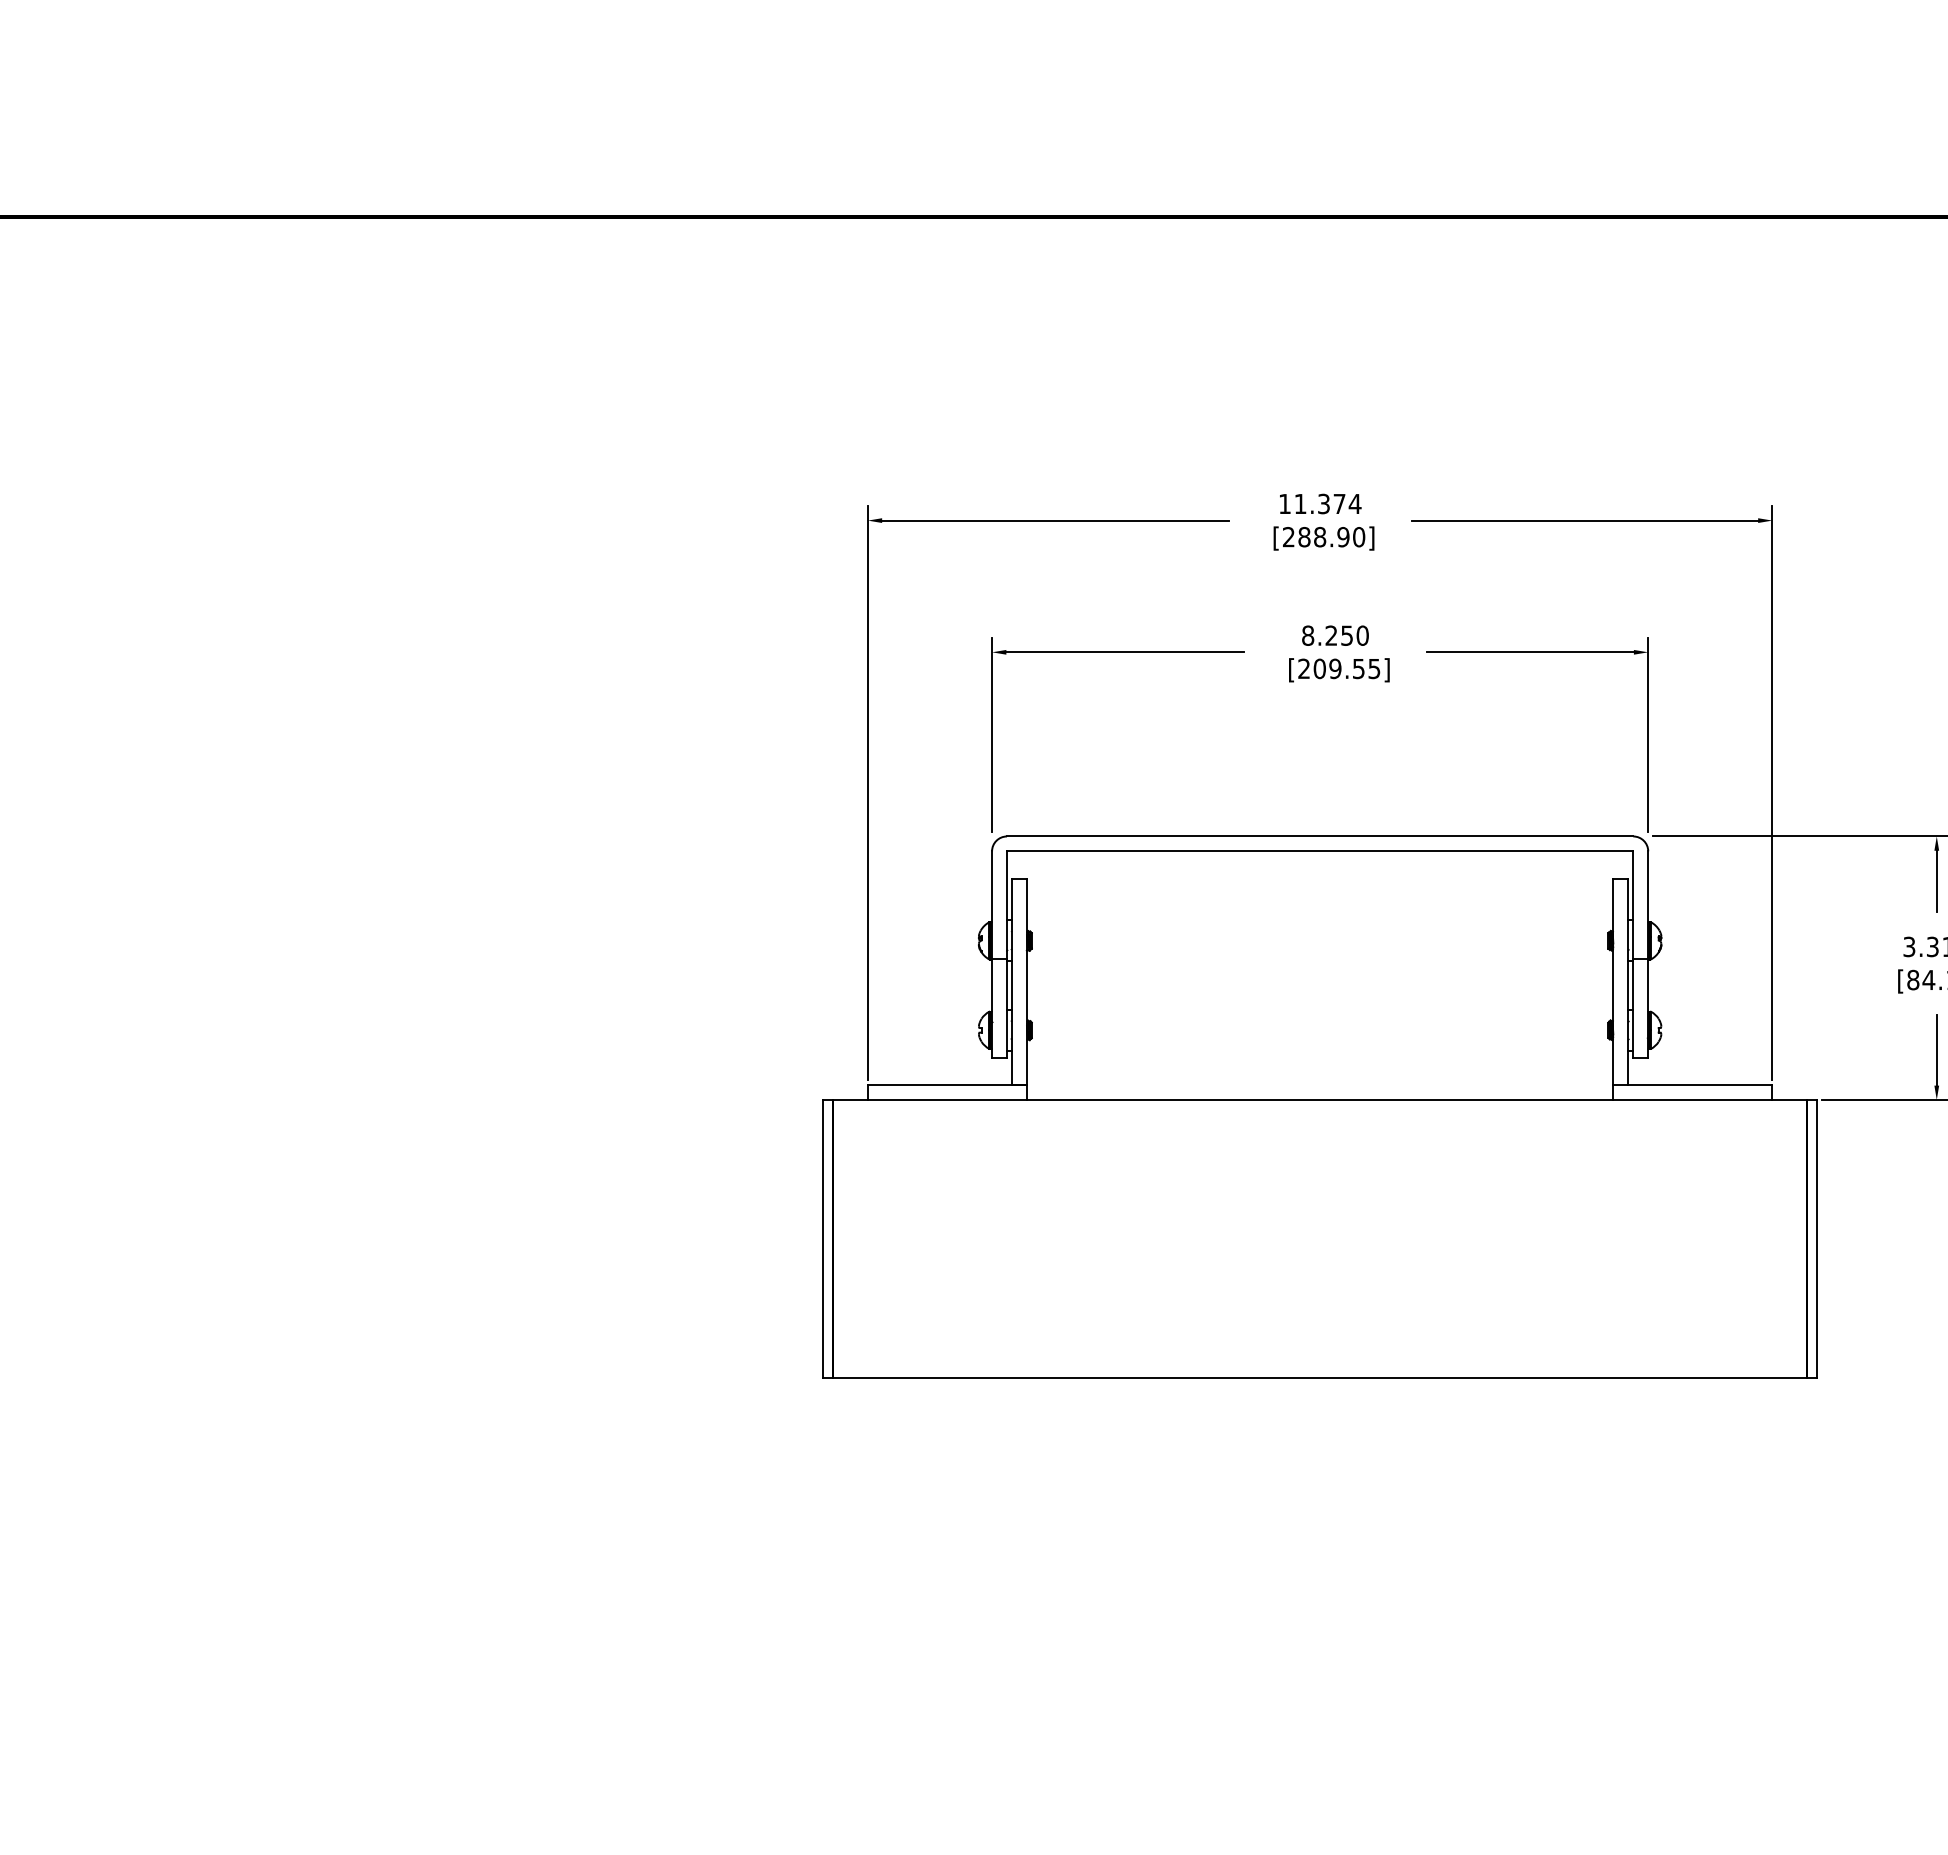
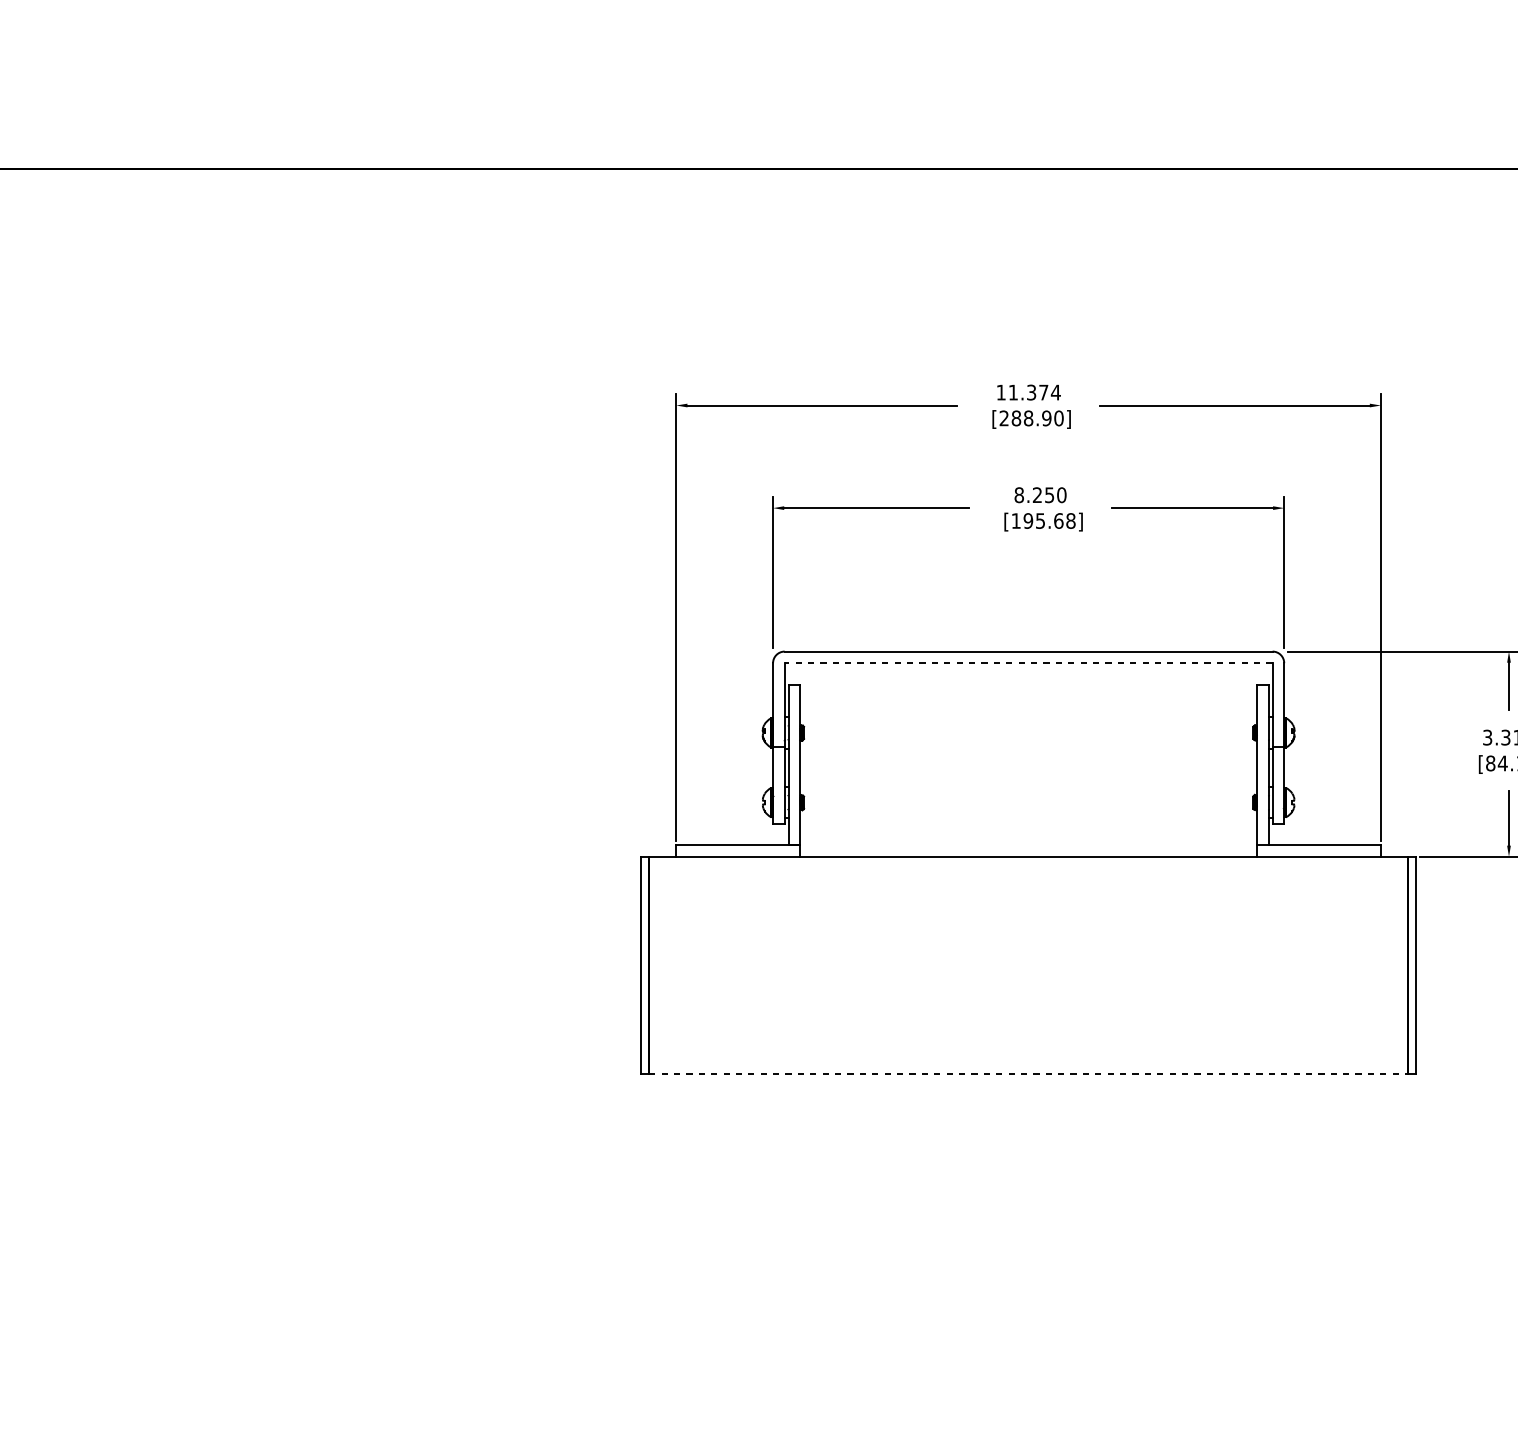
text: (1339, 668) -> (1043, 520), [209.55] -> [195.68]
line: (1319, 851) -> (1028, 663), solid -> dashed
line: (1320, 1378) -> (1028, 1073), solid -> dashed

